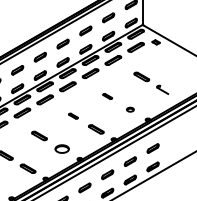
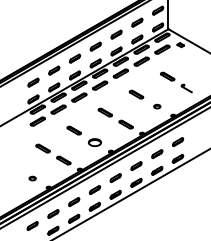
part: (107, 96) -> (136, 94), size x1.67
part: (72, 116) -> (104, 112), size x1.67

